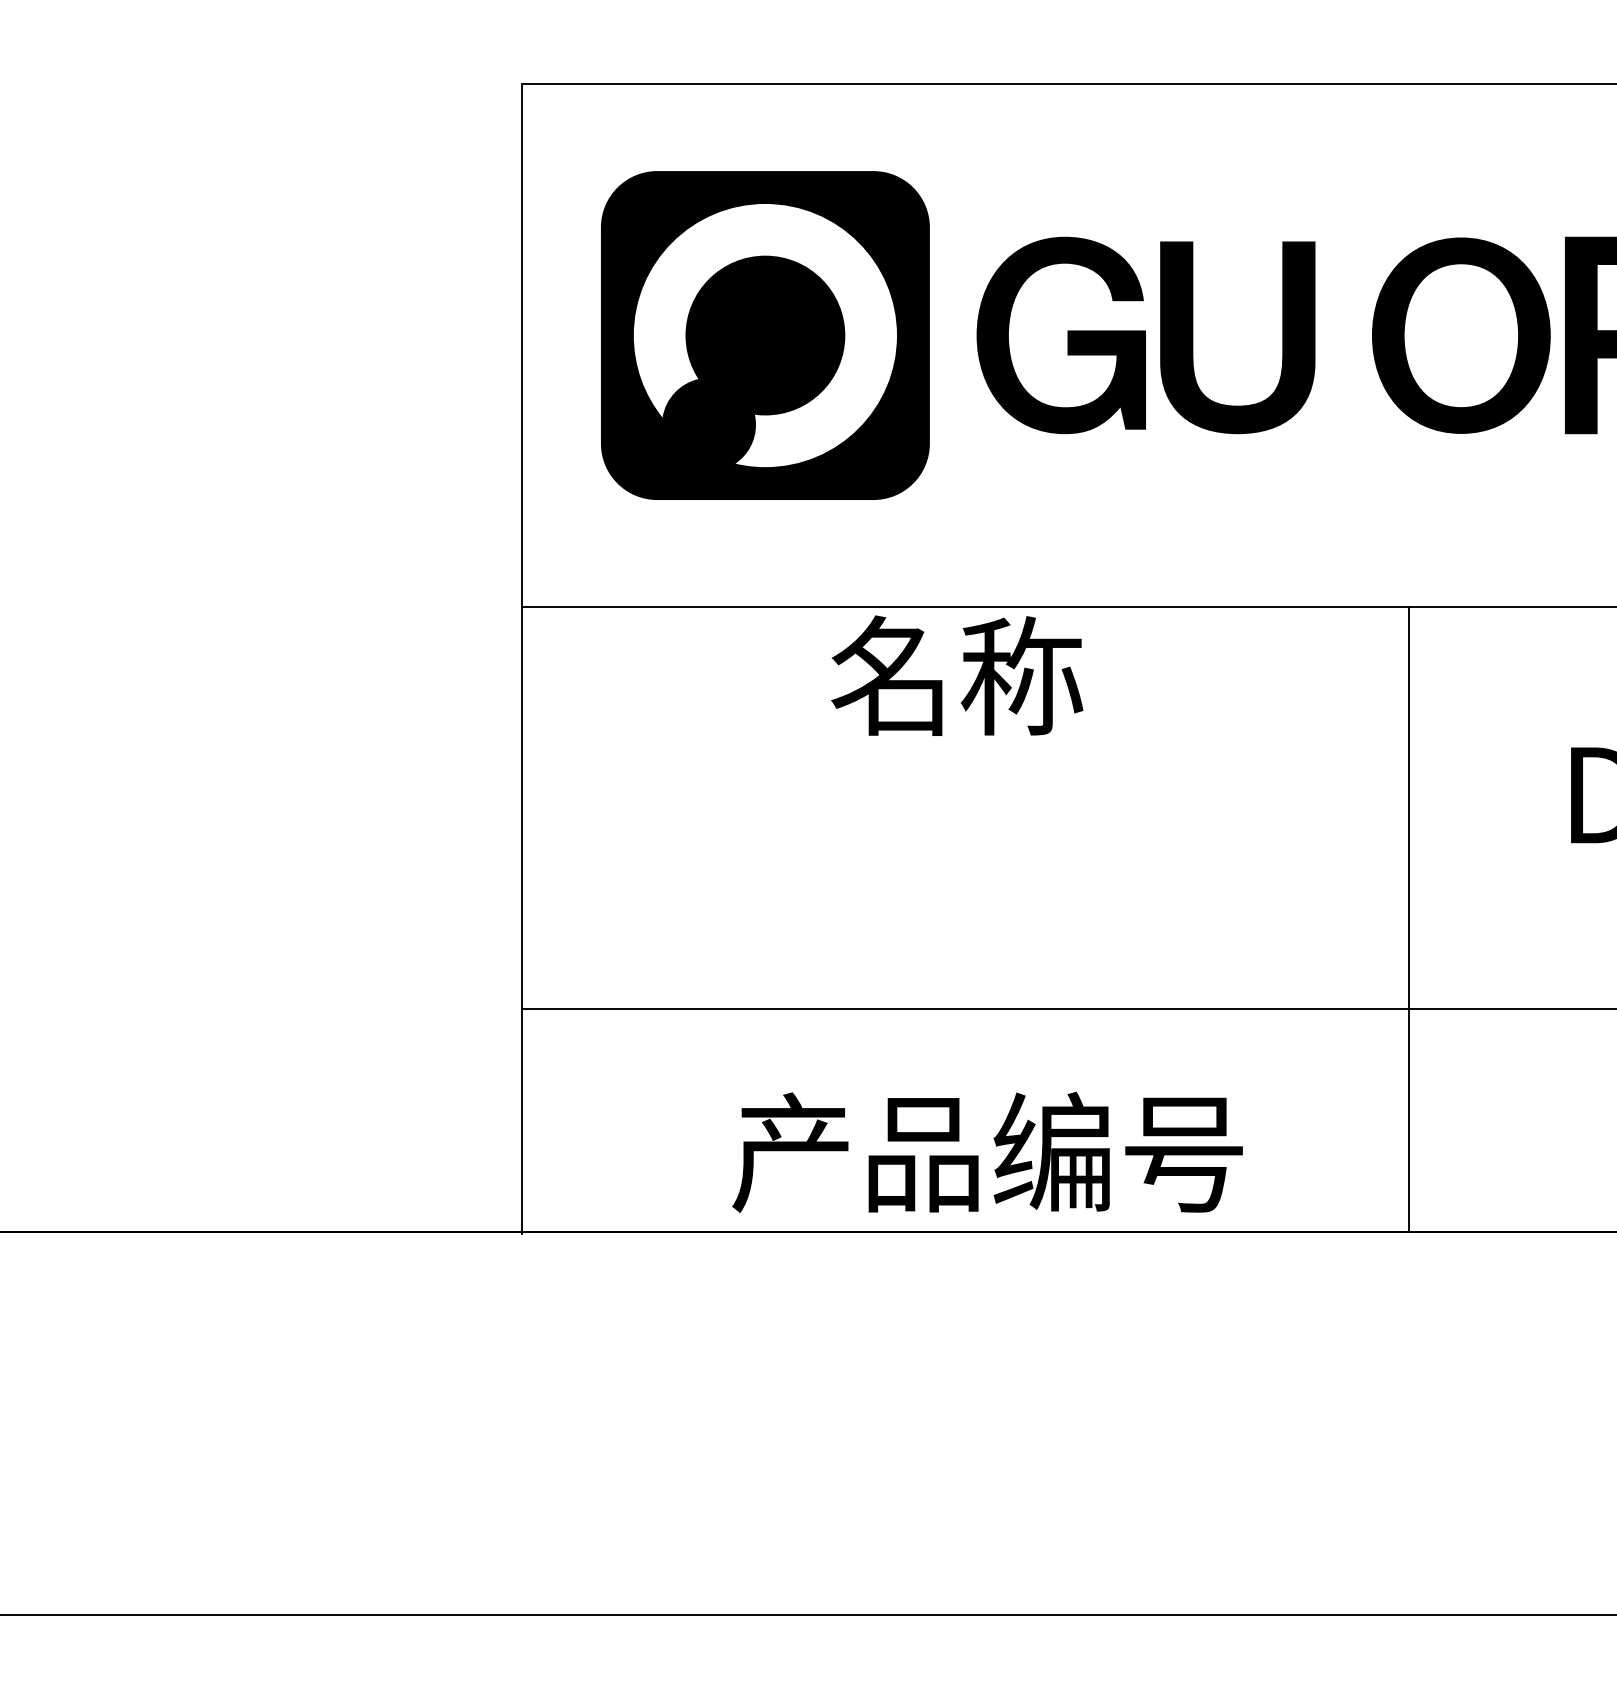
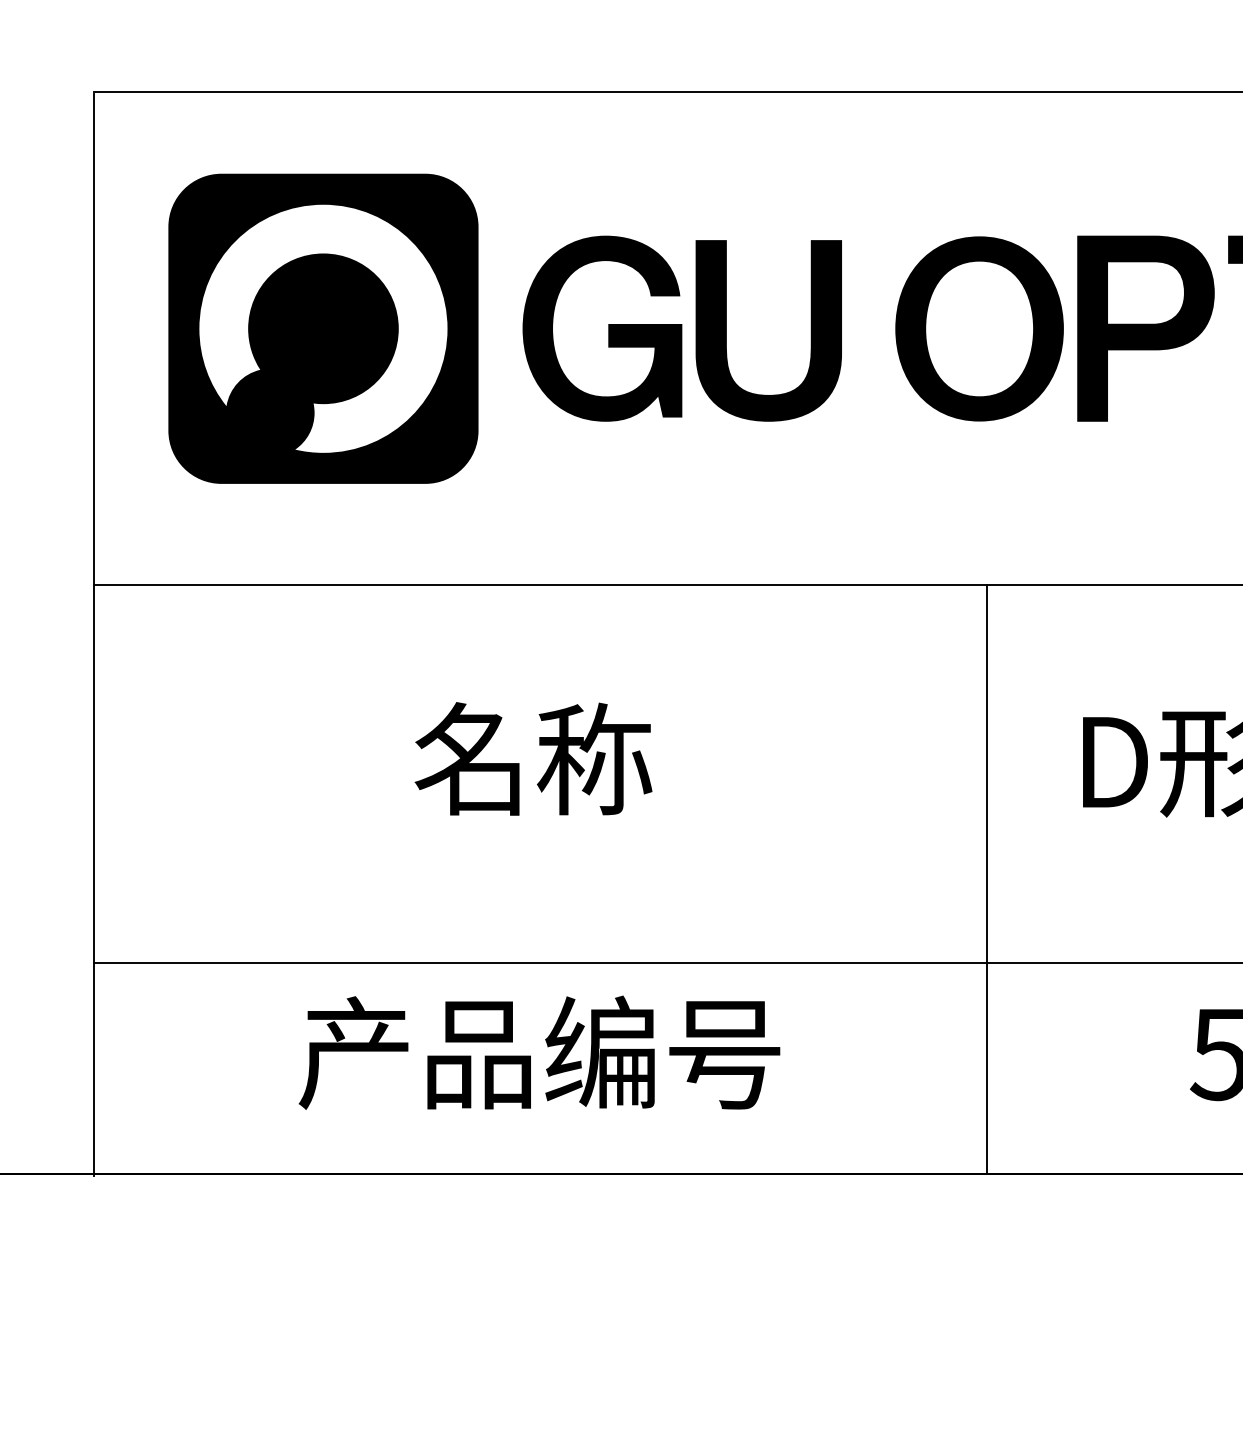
text: (957, 675) -> (533, 758), moved
line: (1409, 919) -> (987, 879), moved
text: (987, 1151) -> (539, 1051), moved

